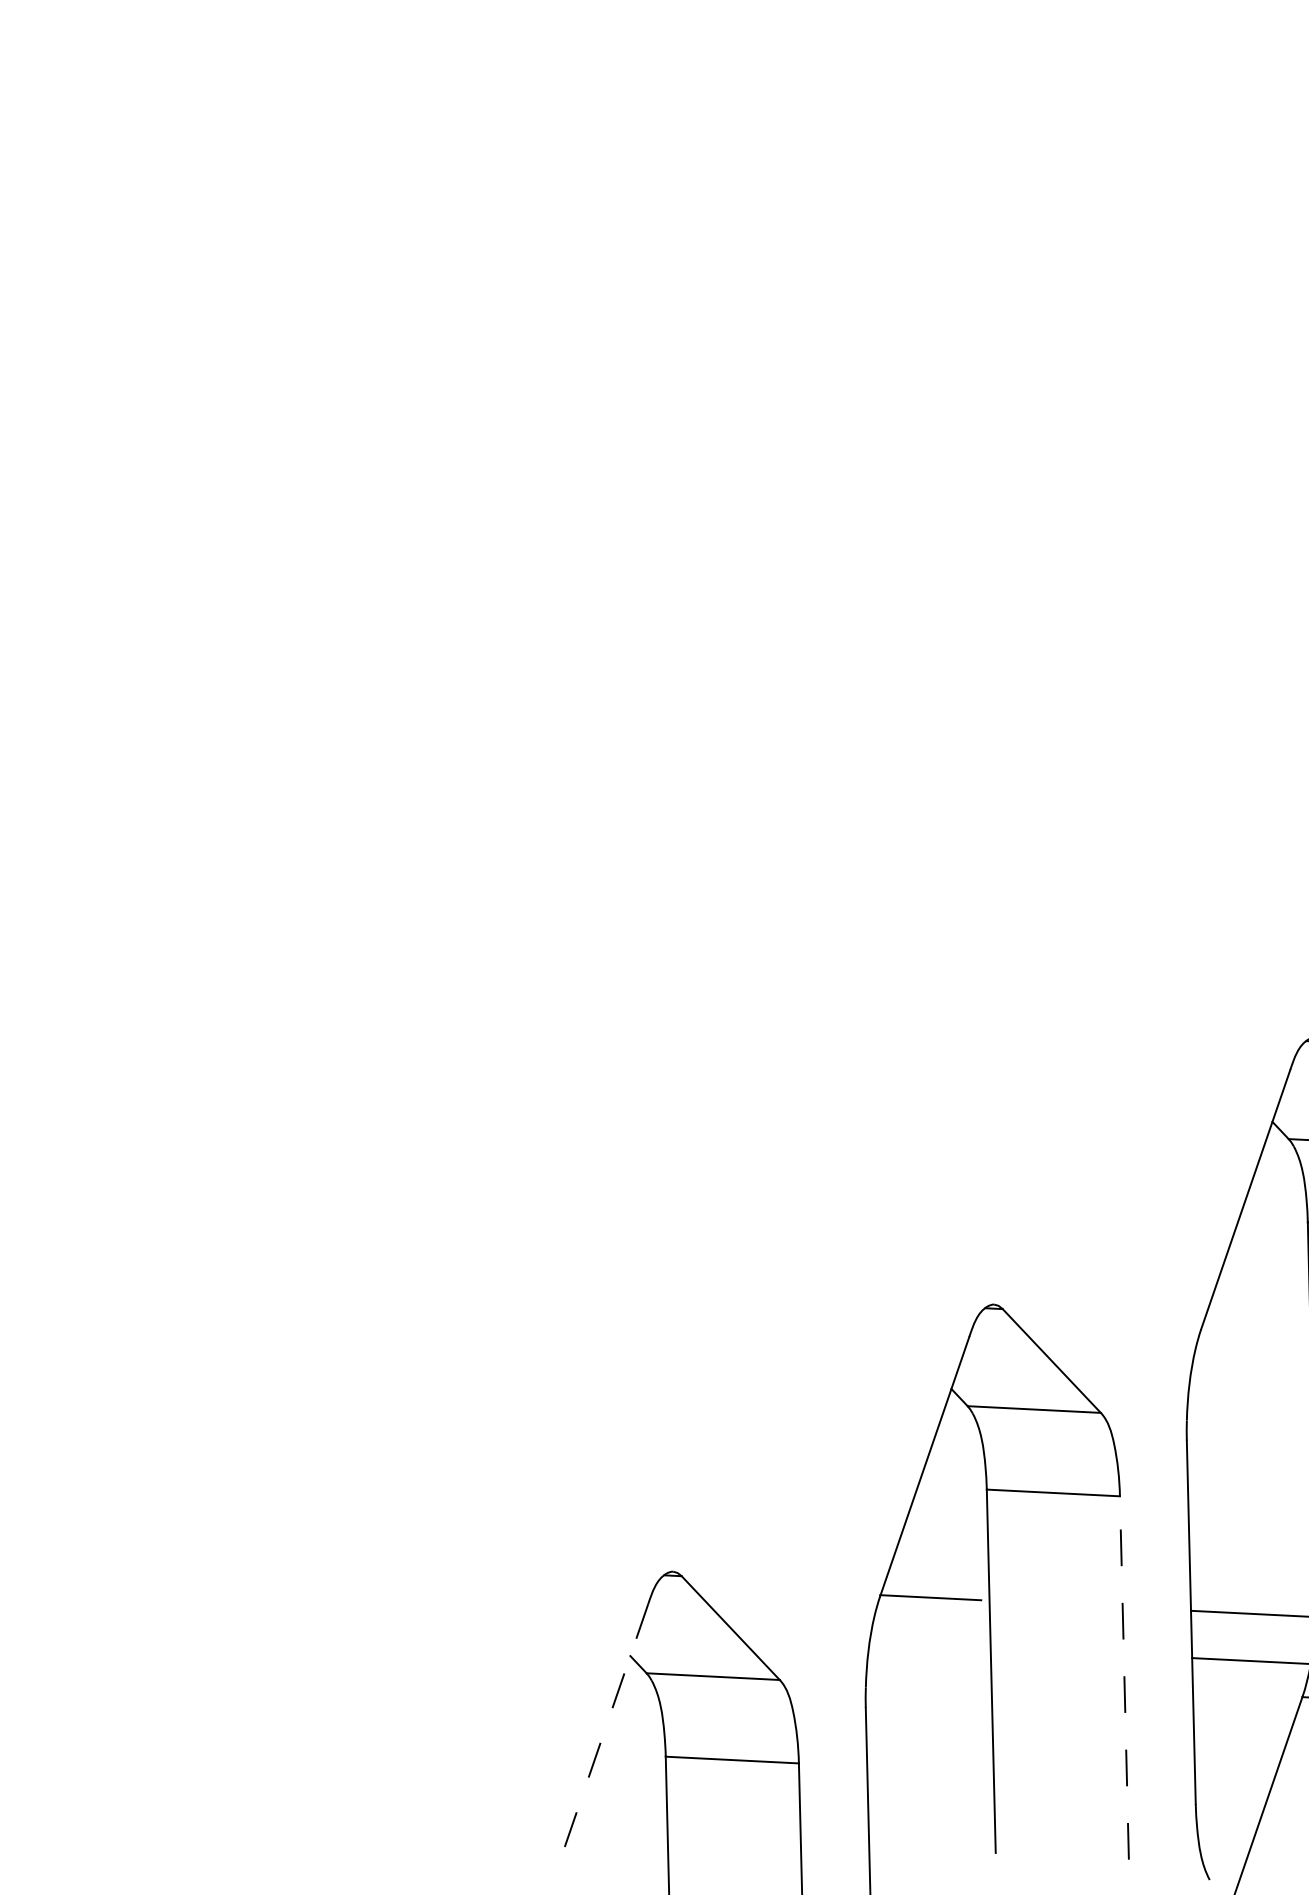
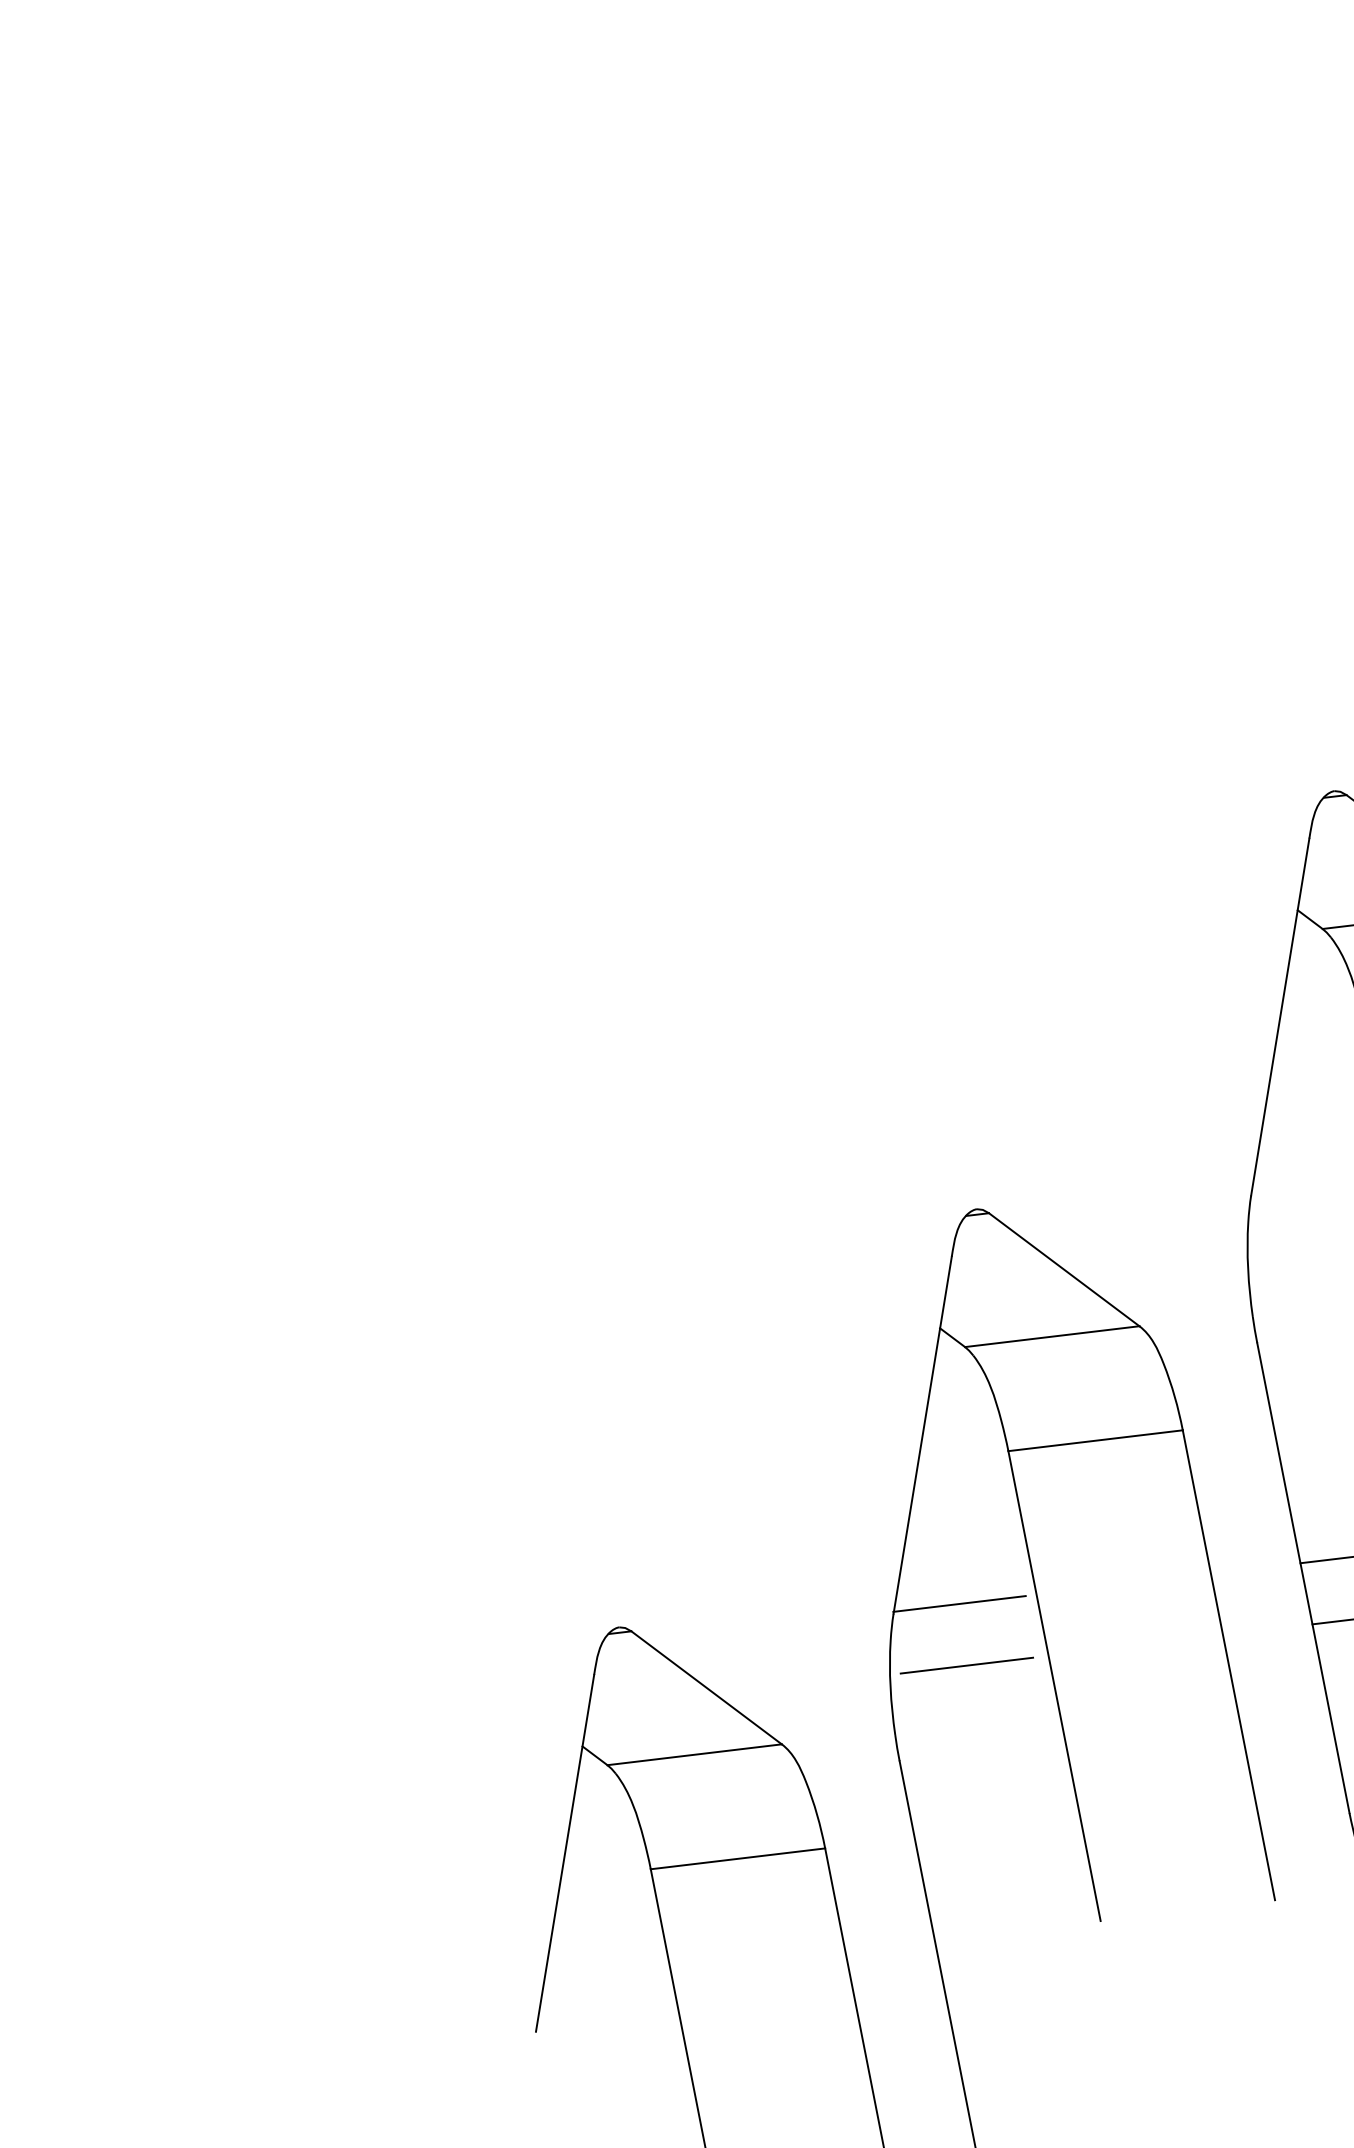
line: (927, 1644) -> (965, 1665), added
line: (1124, 1678) -> (1229, 1665), dashed -> solid
line: (603, 1734) -> (565, 1854), dashed -> solid

